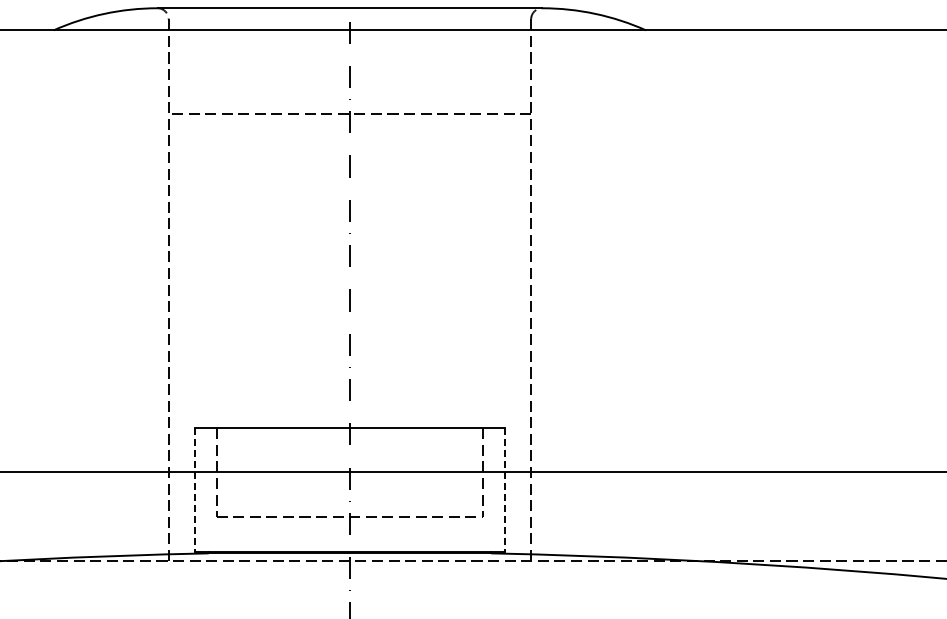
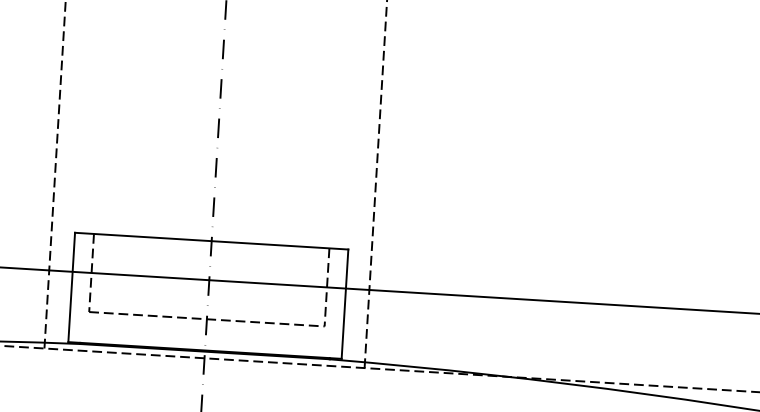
line: (195, 490) -> (71, 287), dashed -> solid
line: (504, 490) -> (344, 304), dashed -> solid

